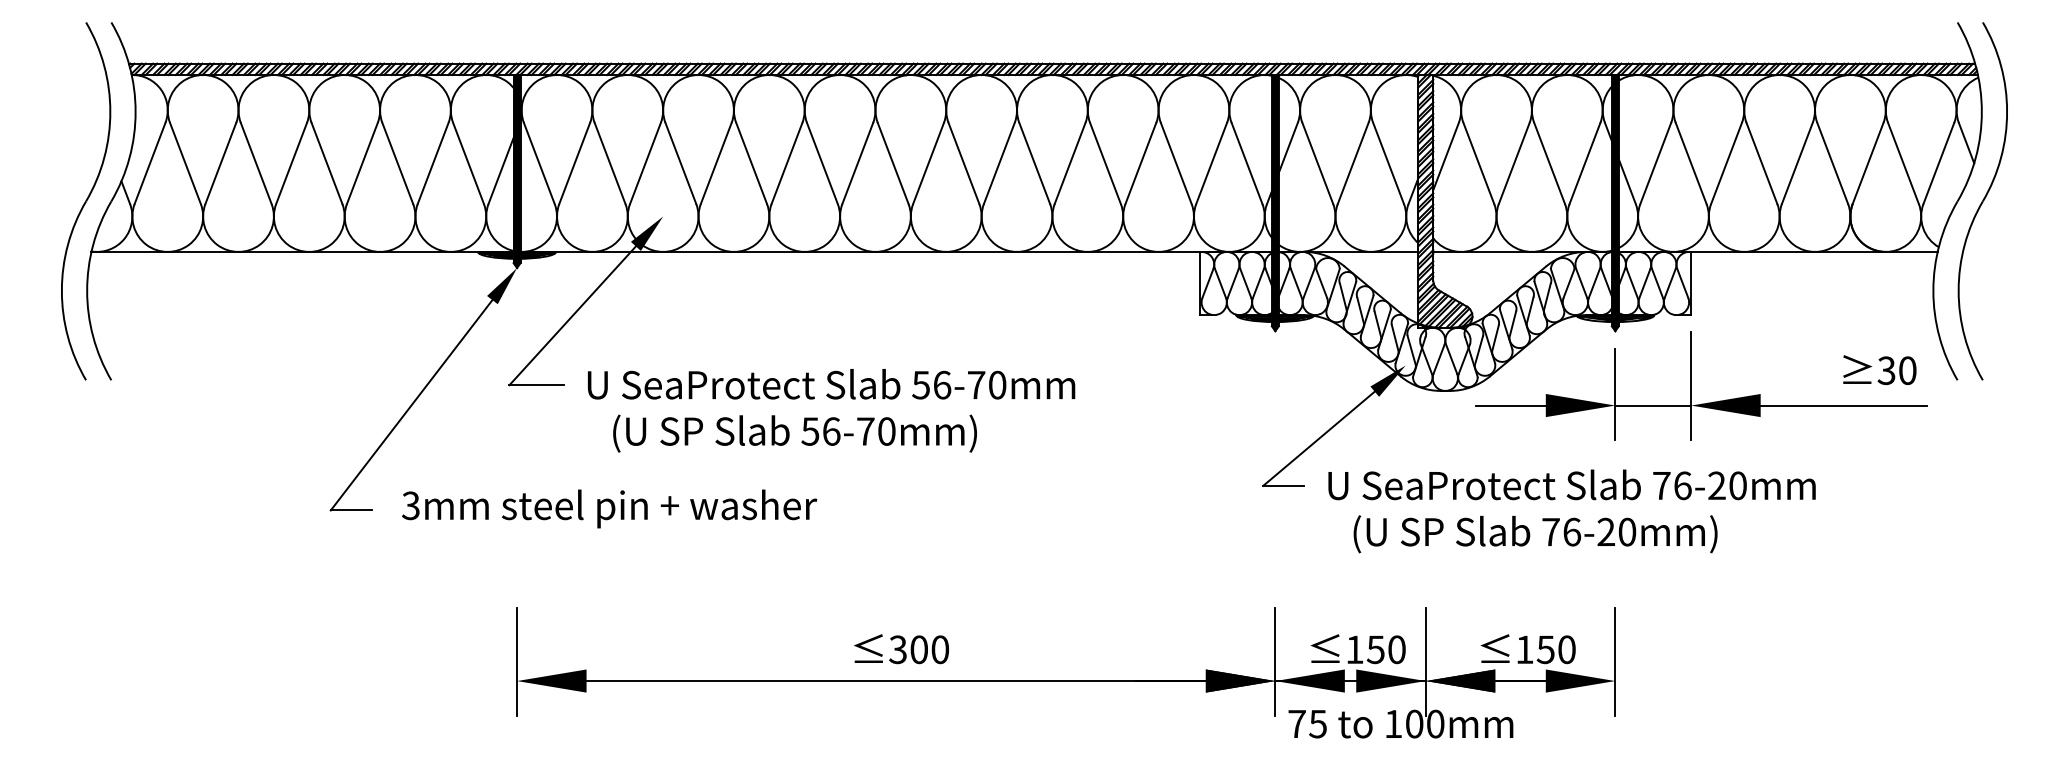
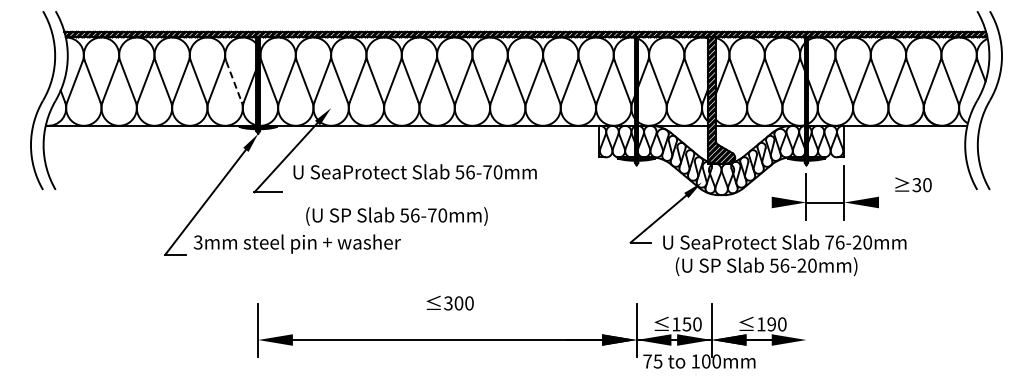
line: (467, 163) -> (233, 81), solid -> dashed
text: (1879, 369) -> (913, 184), moved
text: (830, 383) -> (414, 171), moved
line: (1511, 405) -> (754, 202), removed
line: (1841, 405) -> (919, 202), removed
text: (609, 507) -> (297, 243), moved
text: (1551, 531) -> (774, 265), 76-20mm) -> 56-20mm)
text: (900, 647) -> (449, 302), moved
text: (1545, 649) -> (771, 324), 150 -> 190
line: (1615, 661) -> (806, 330), removed

